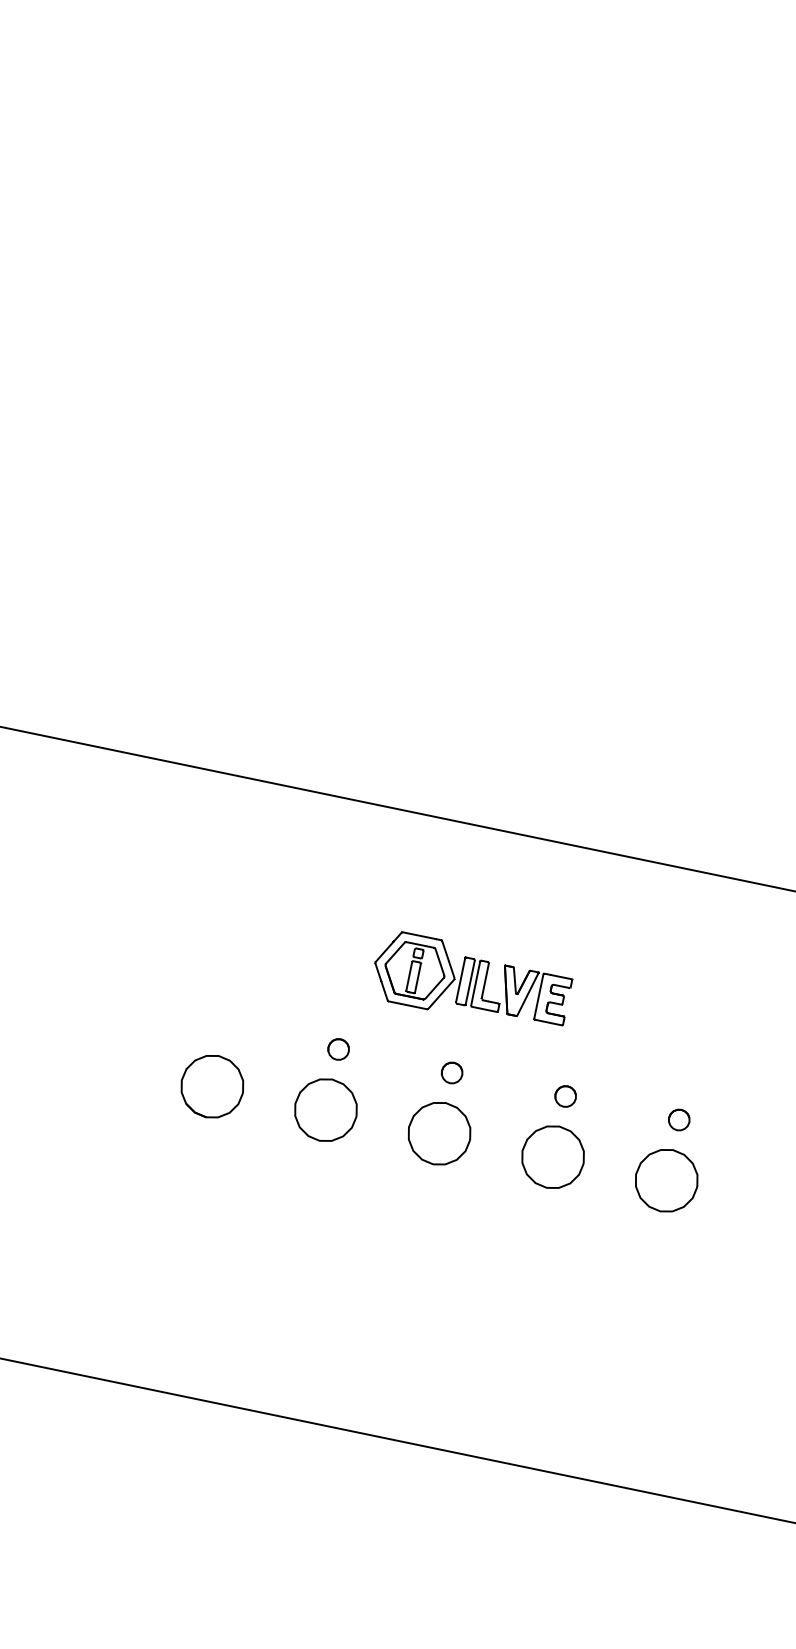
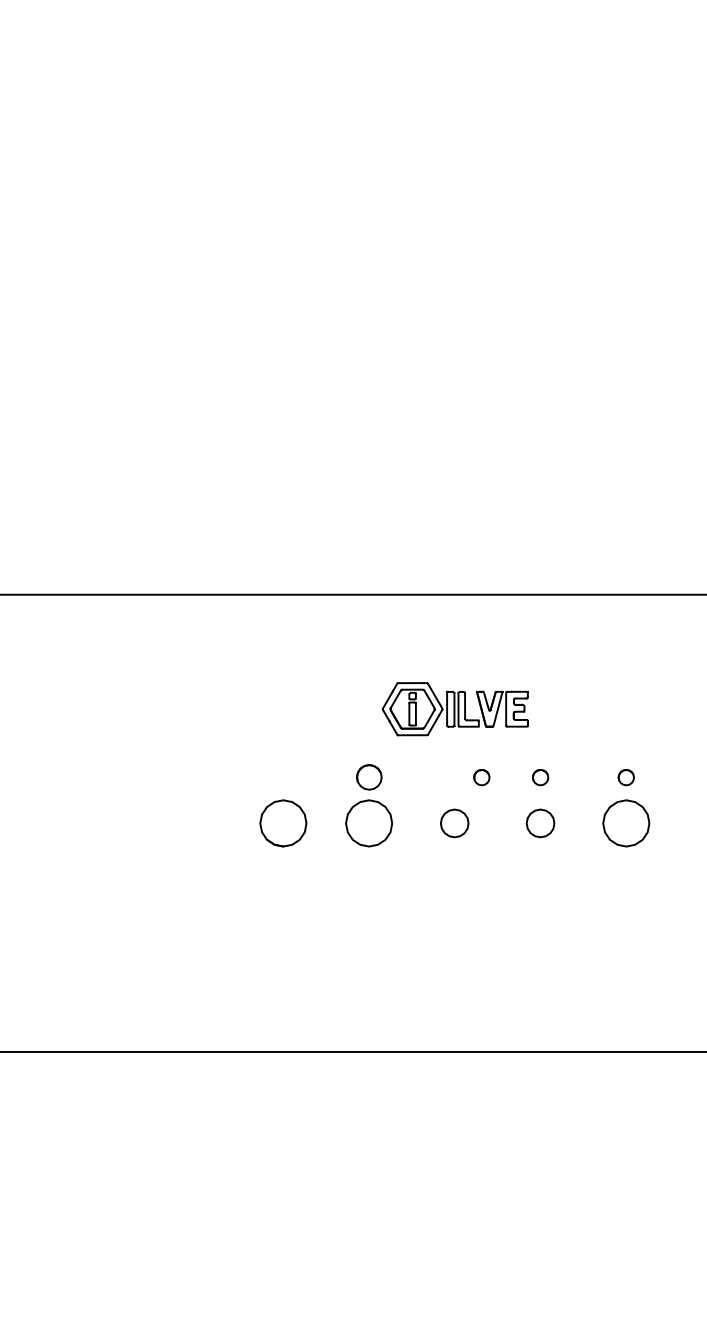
part: (337, 1049) -> (368, 777), size x1.6
part: (451, 1072) -> (481, 777), moved
part: (439, 1133) -> (454, 823), size x0.6
part: (552, 1157) -> (540, 823), size x0.6

